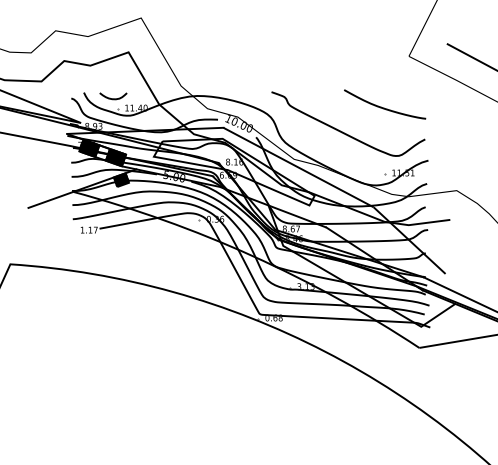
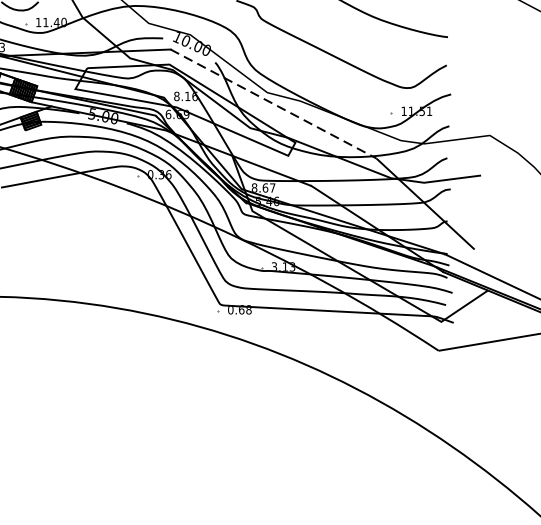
line: (299, 167) -> (274, 103), solid -> dashed

